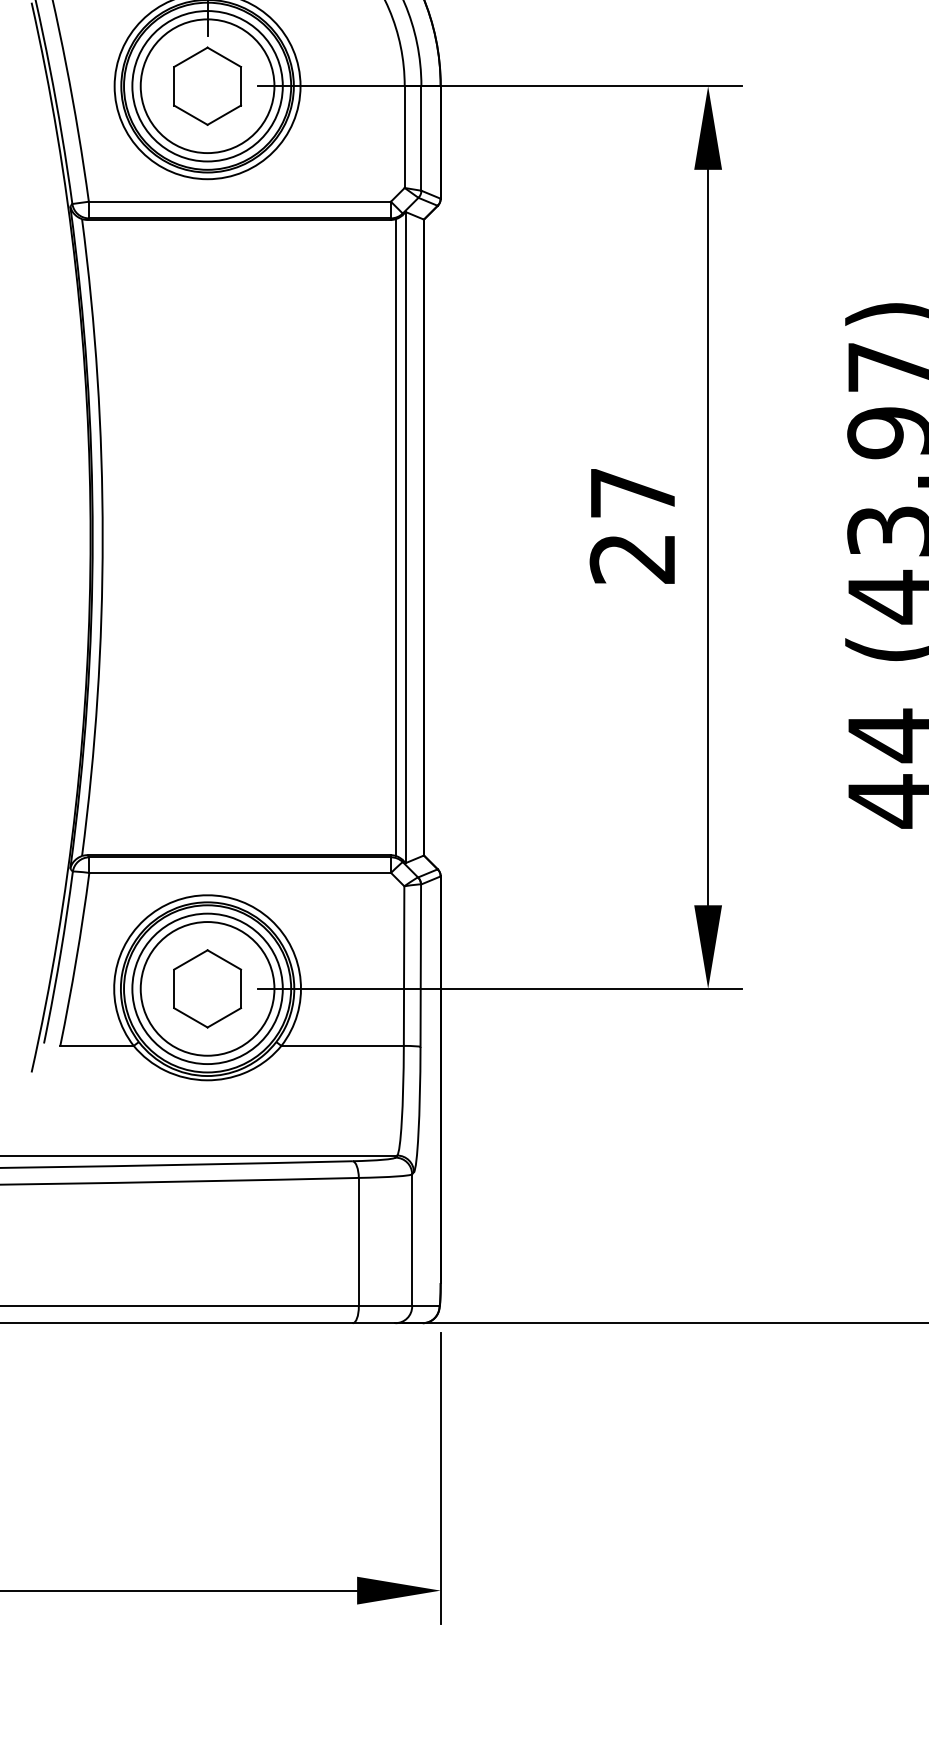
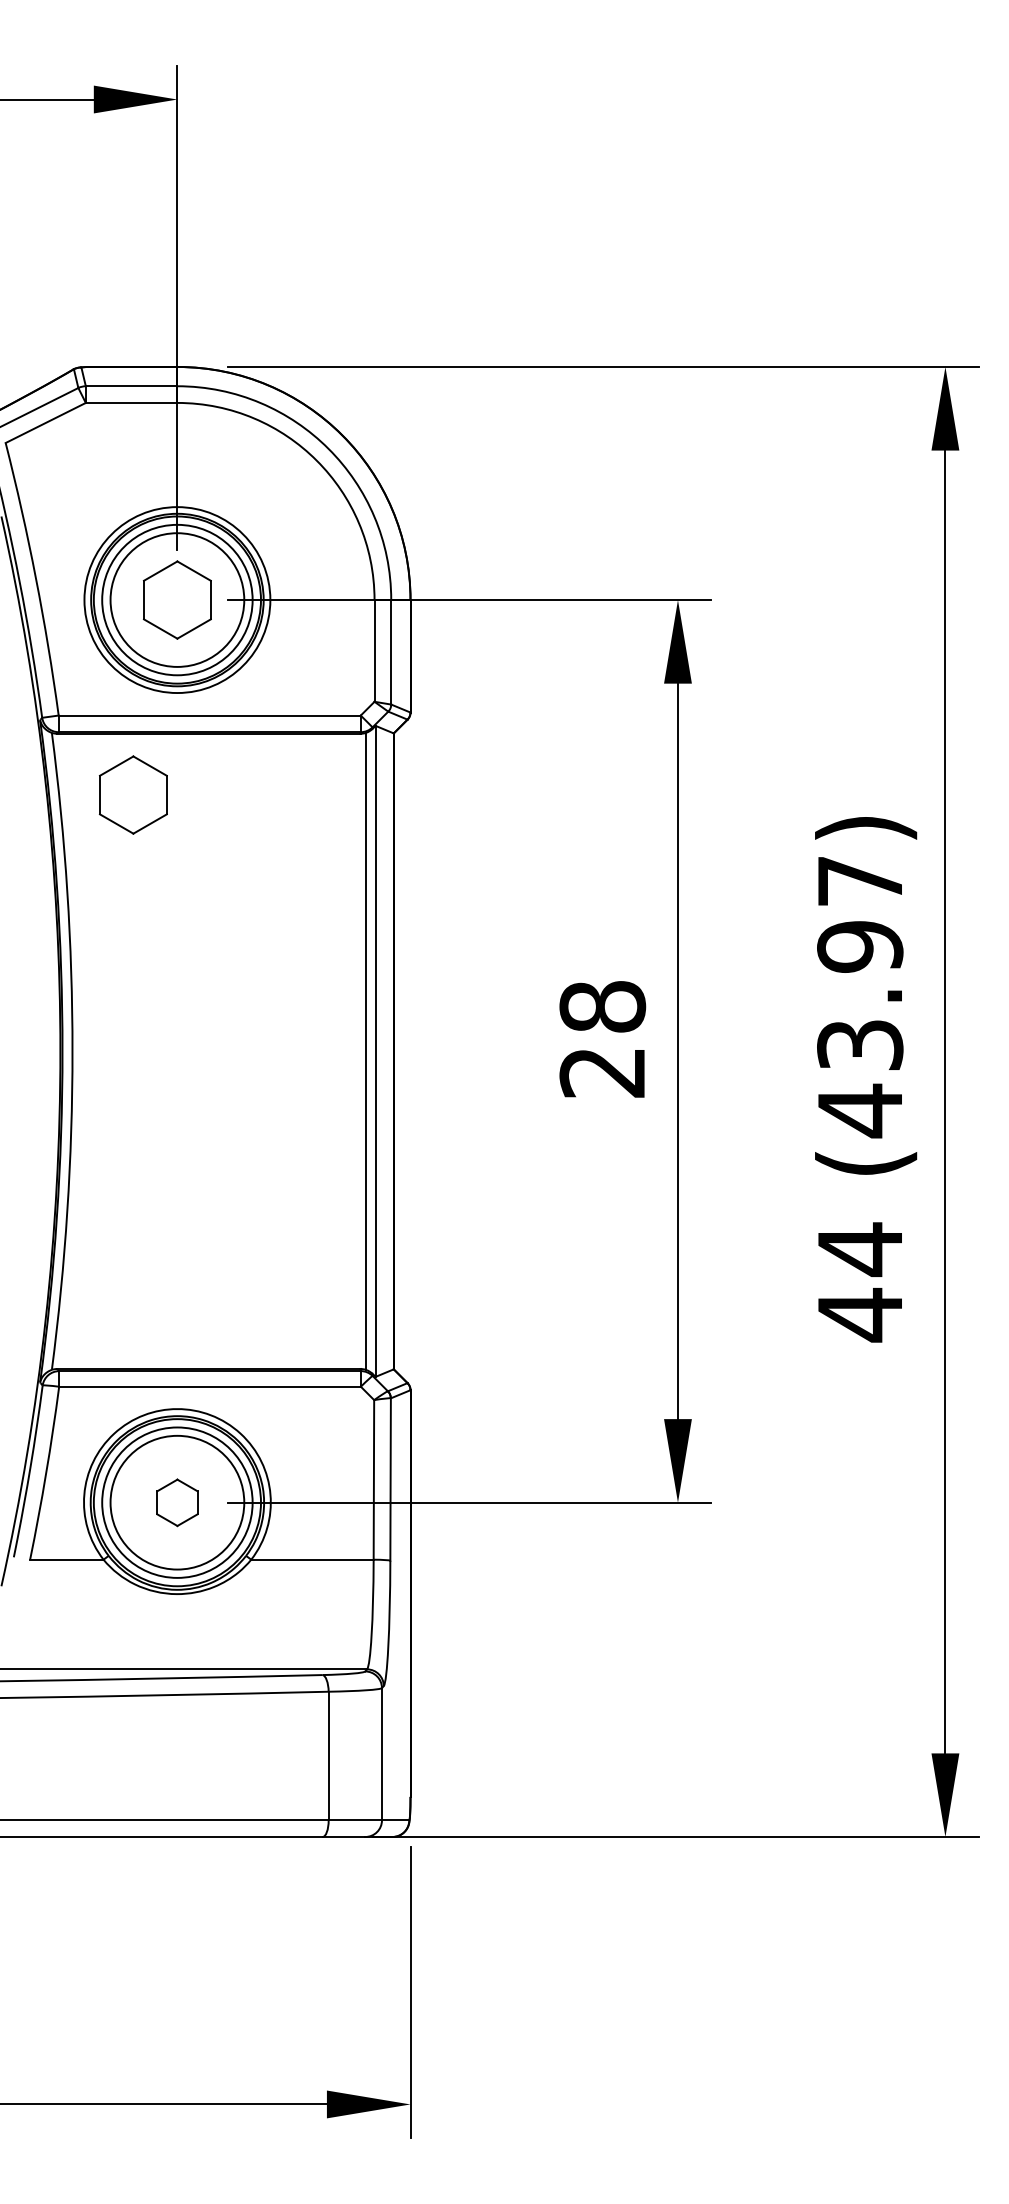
part: (163, 280) -> (133, 794), added
text: (632, 492) -> (602, 1006), 27 -> 28
part: (207, 988) -> (177, 1502), size x0.6

